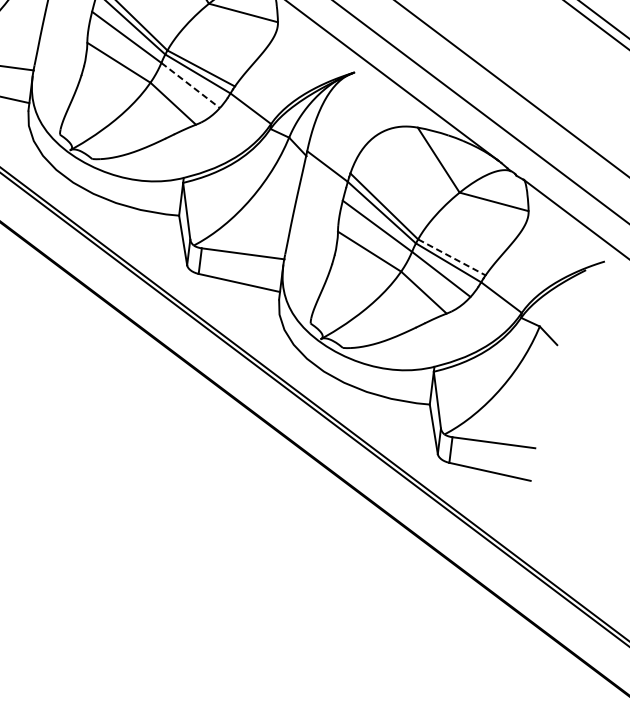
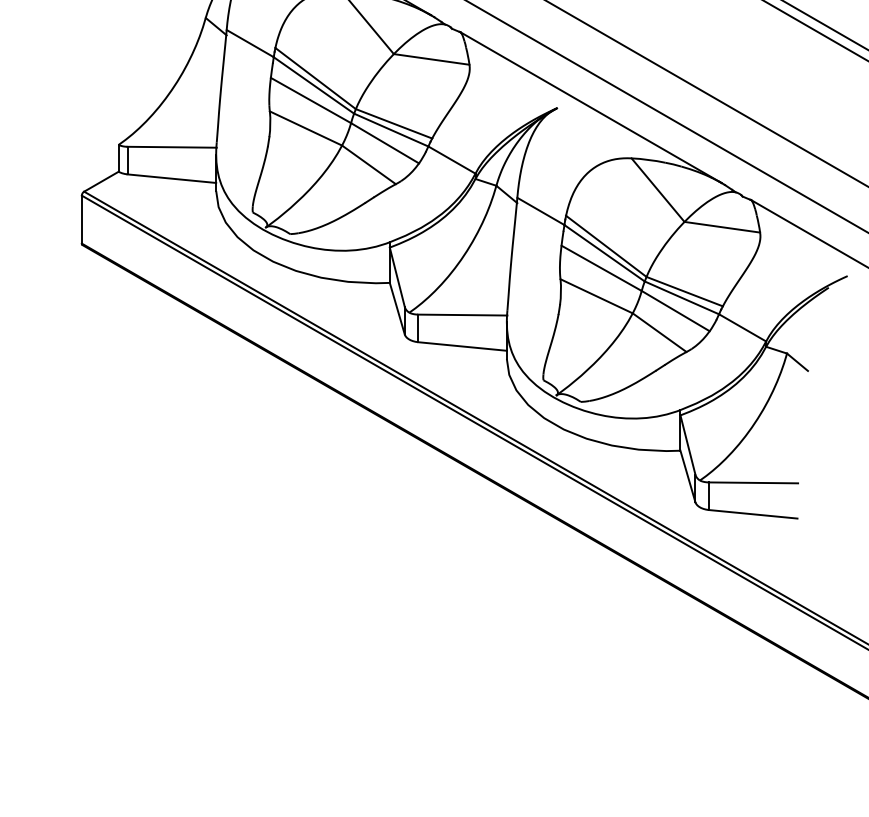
line: (191, 85) -> (385, 143), dashed -> solid
line: (451, 257) -> (684, 291), dashed -> solid

